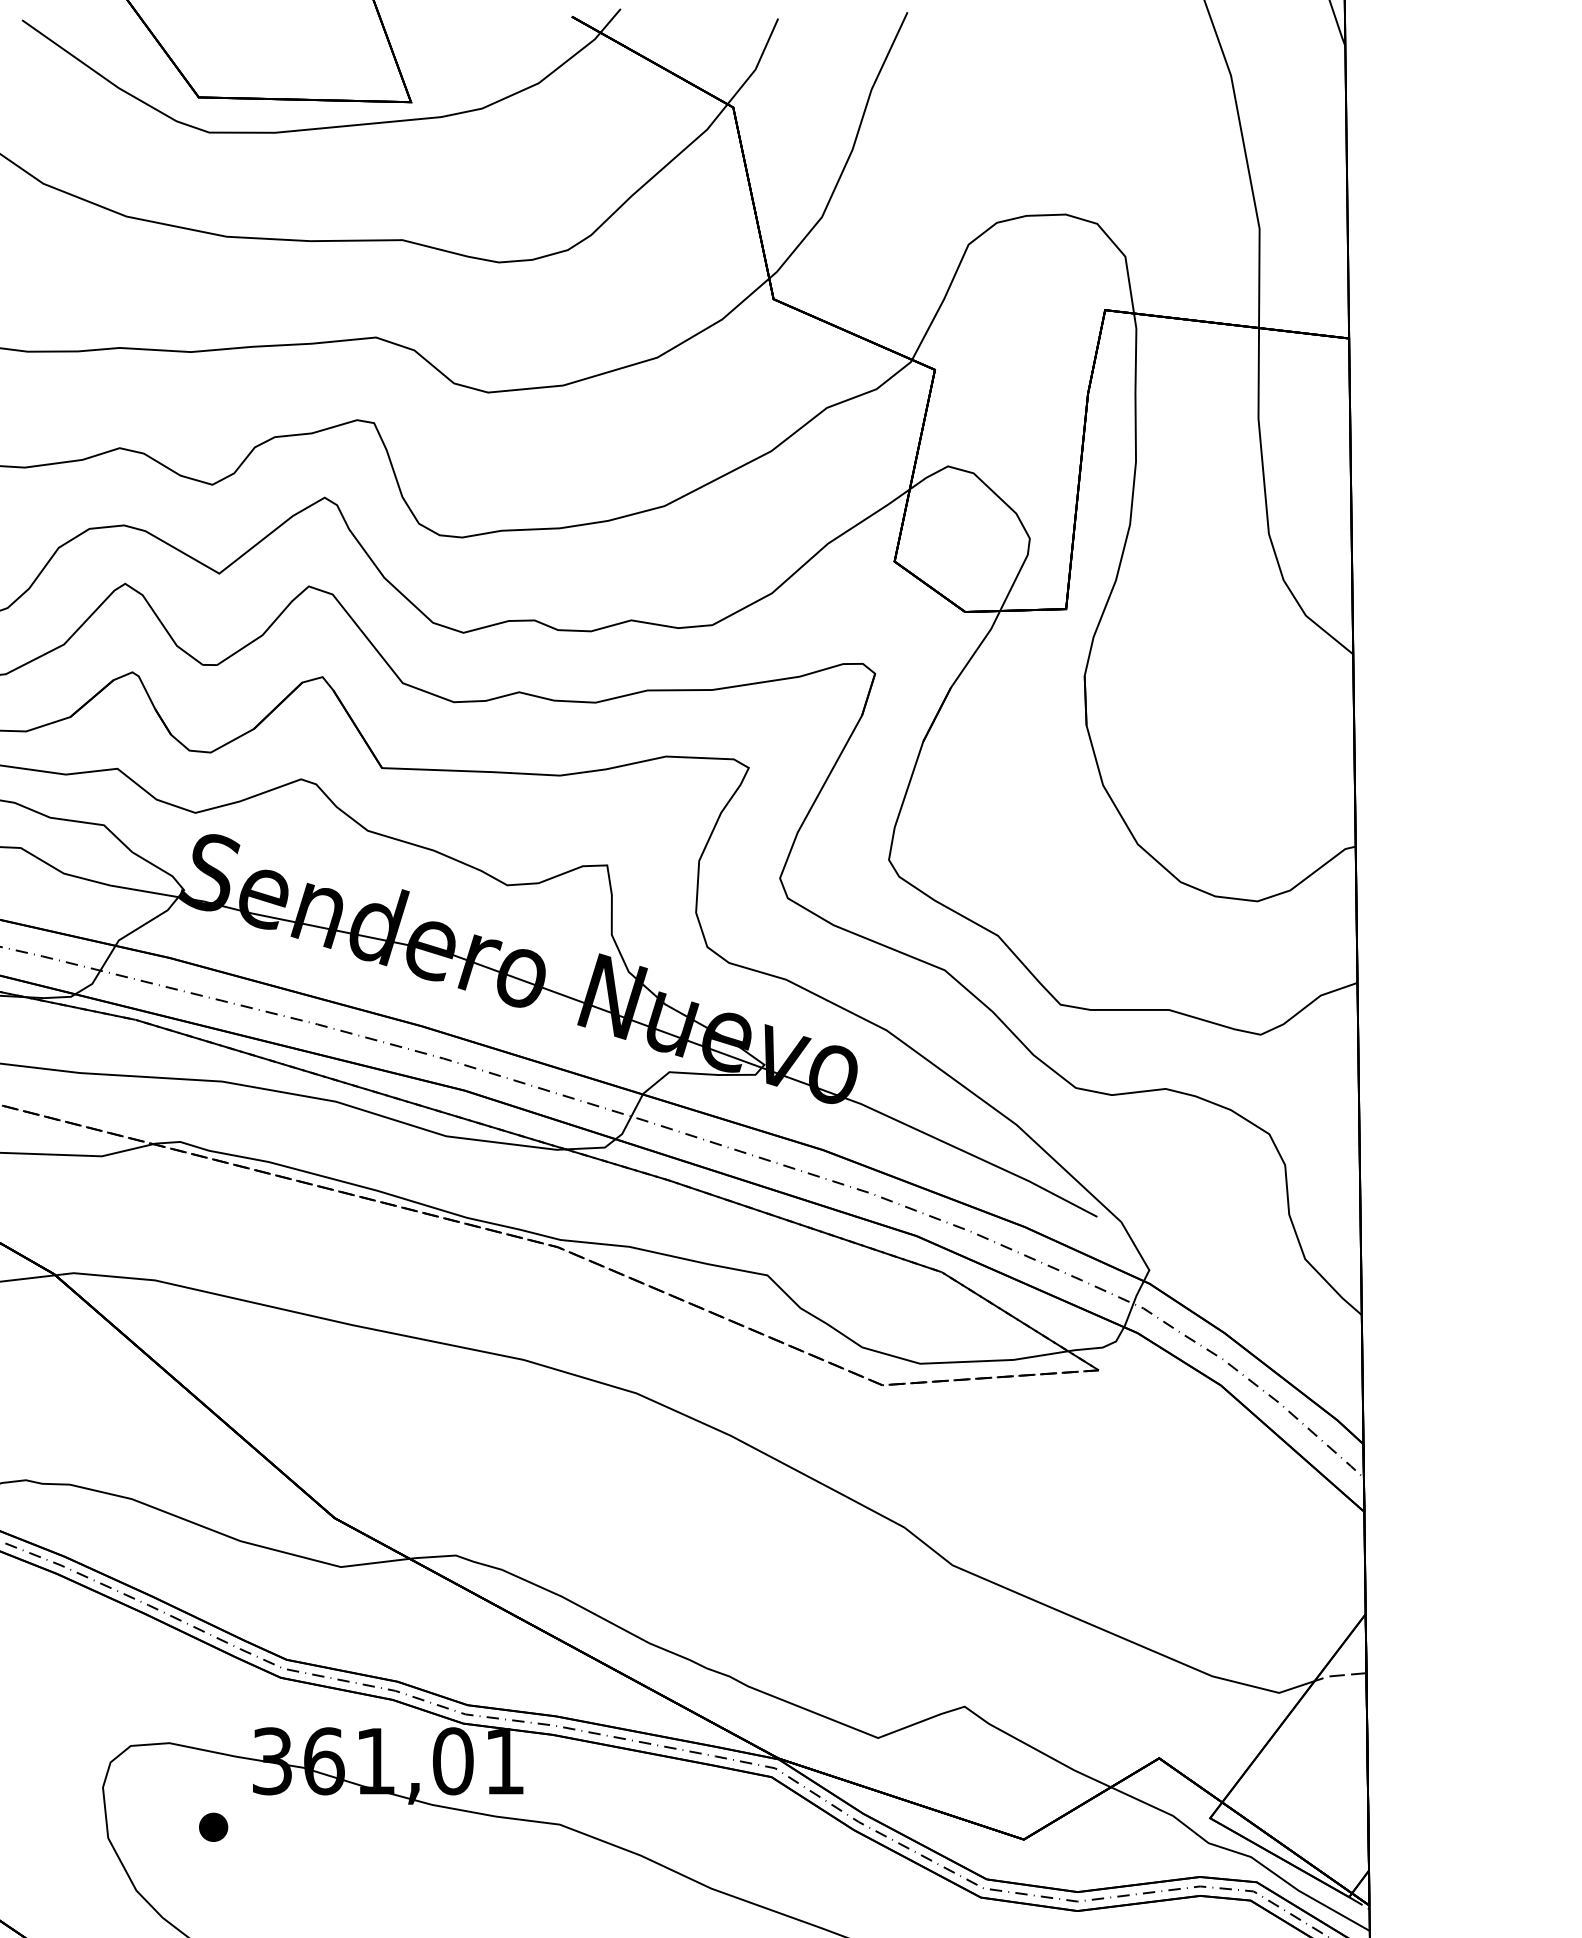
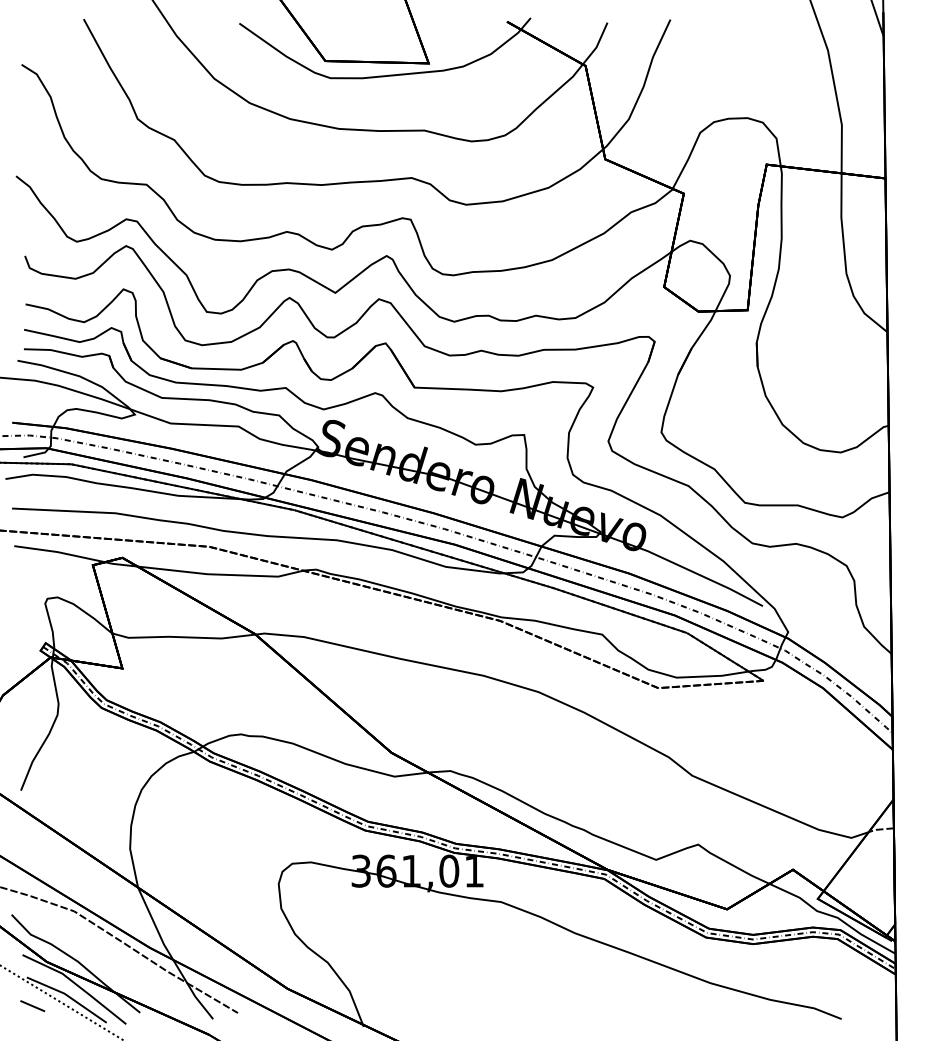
part: (213, 1827) -> (332, 903), removed

